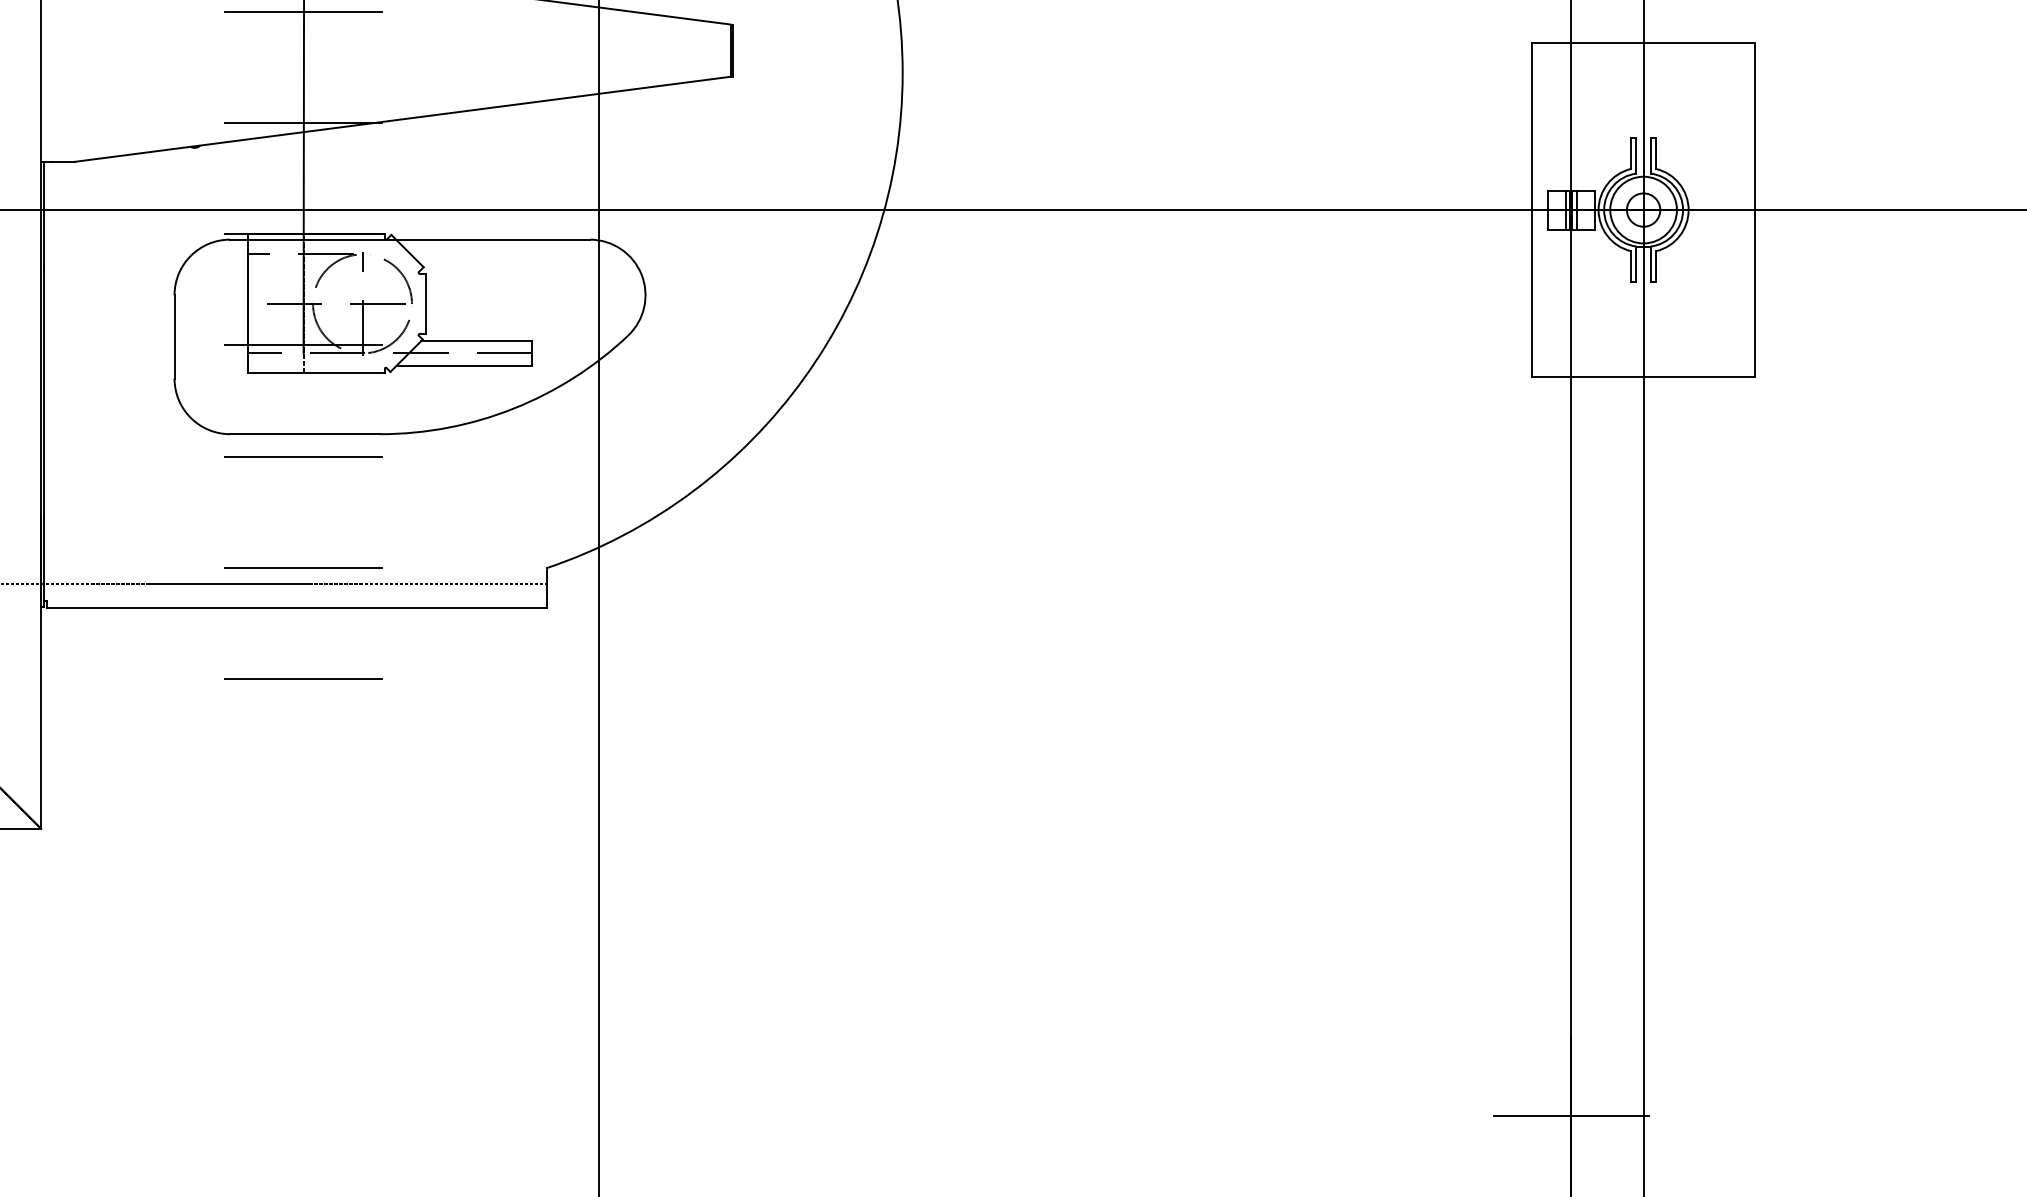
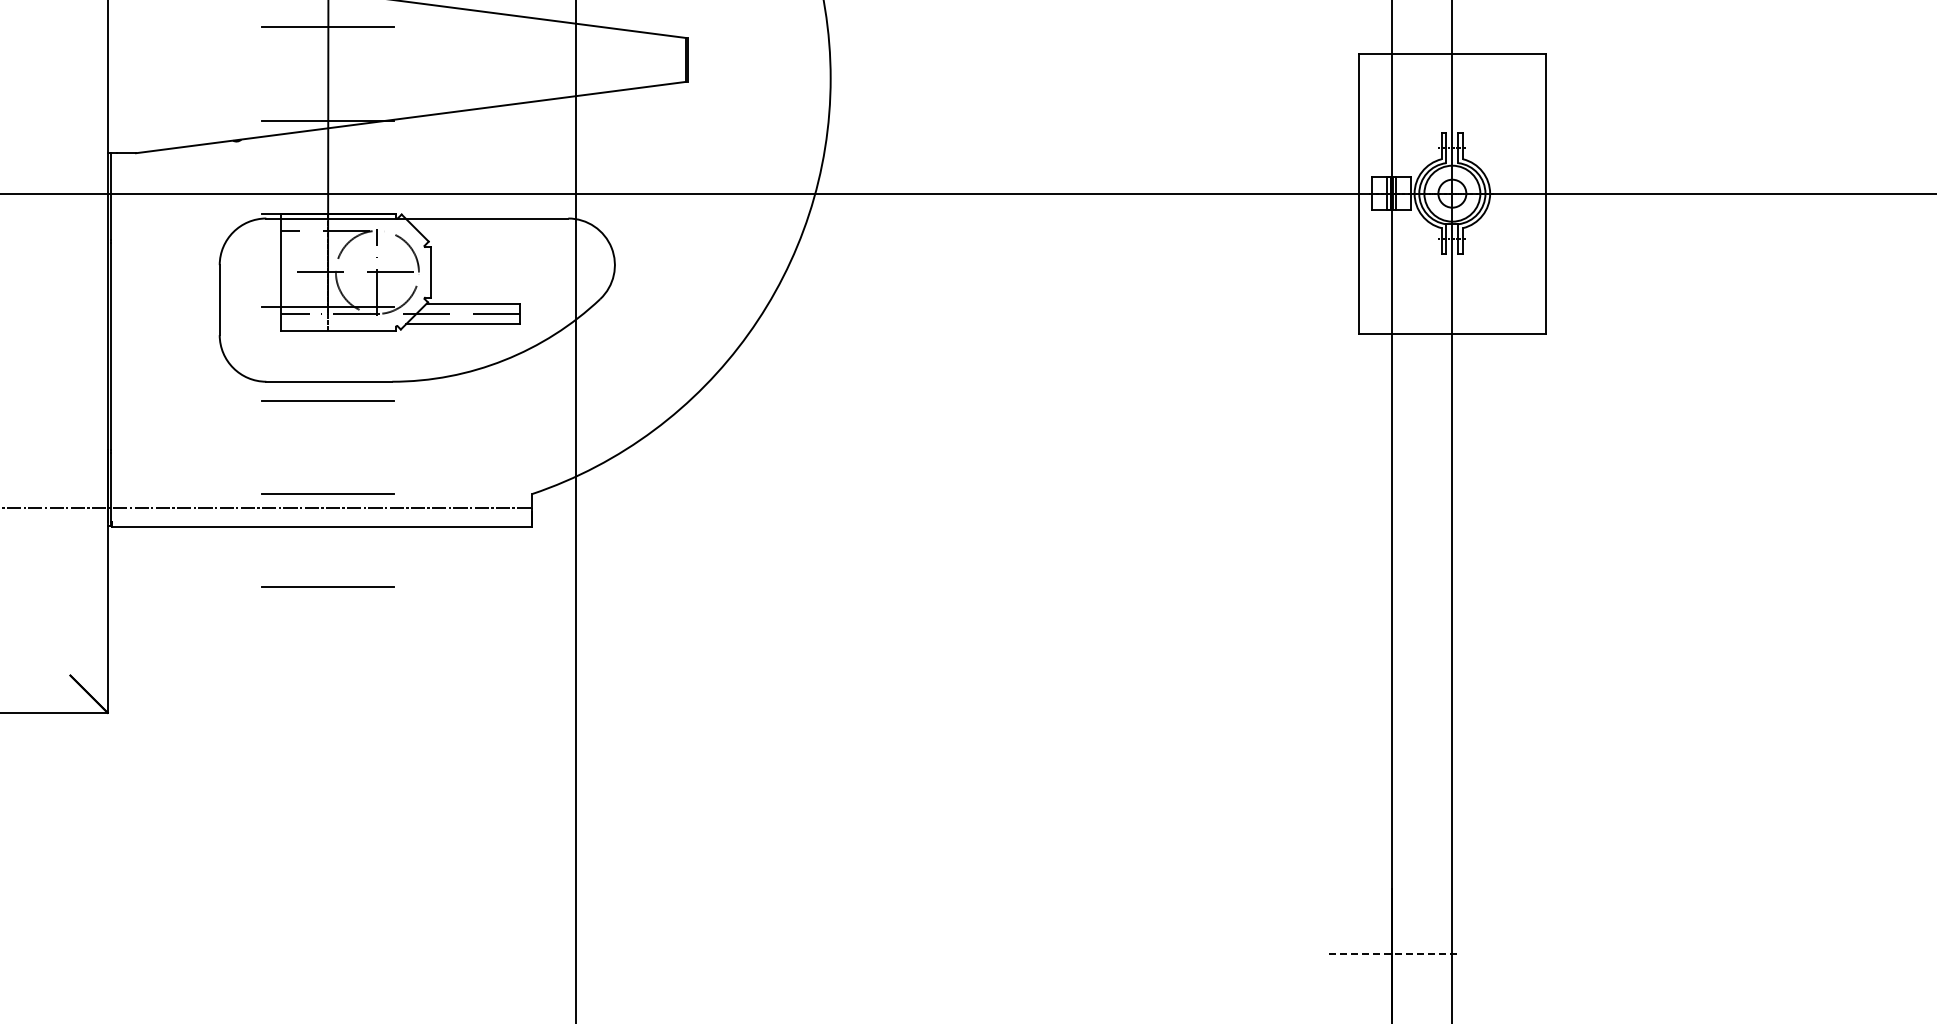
line: (1571, 1115) -> (1391, 953), solid -> dashed

